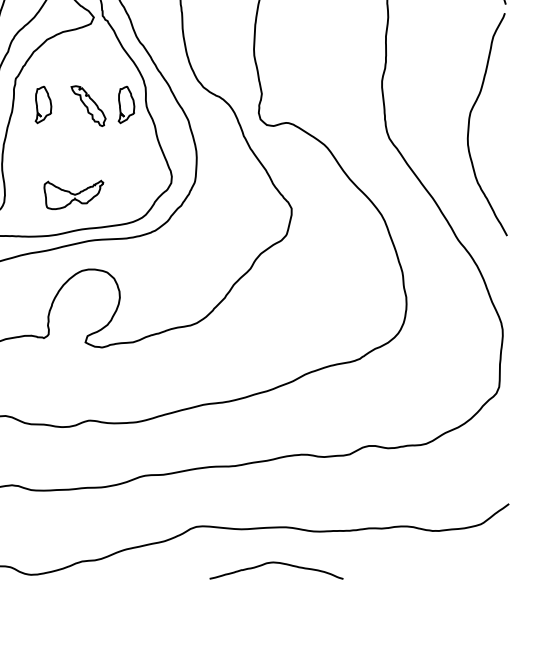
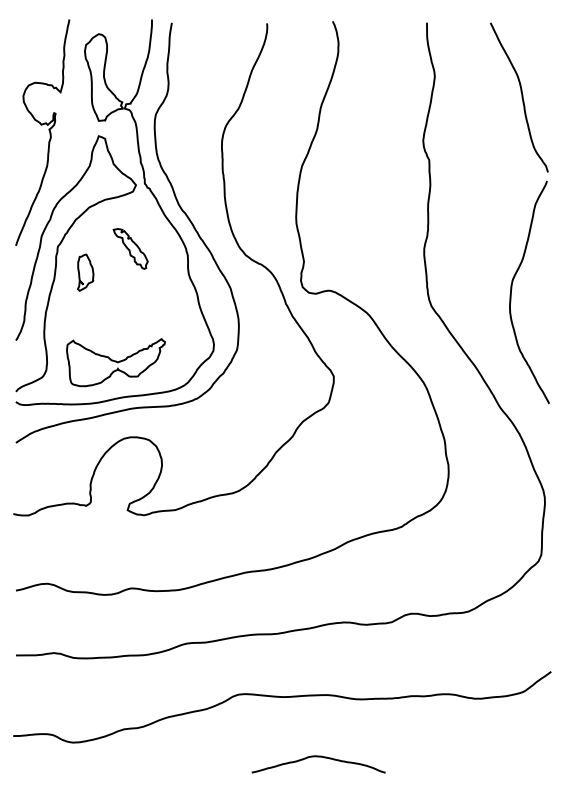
part: (126, 104) -> (168, 272), removed
part: (88, 105) -> (130, 248), moved
part: (73, 194) -> (115, 362), size x1.67
curve: (276, 563) -> (318, 757), moved

